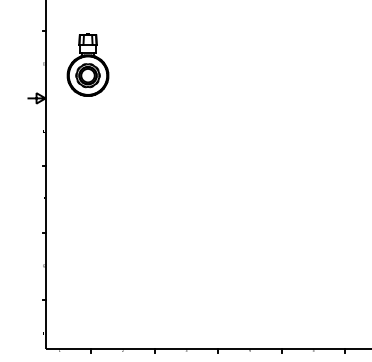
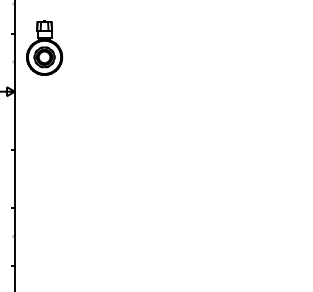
part: (87, 64) -> (44, 47), moved

